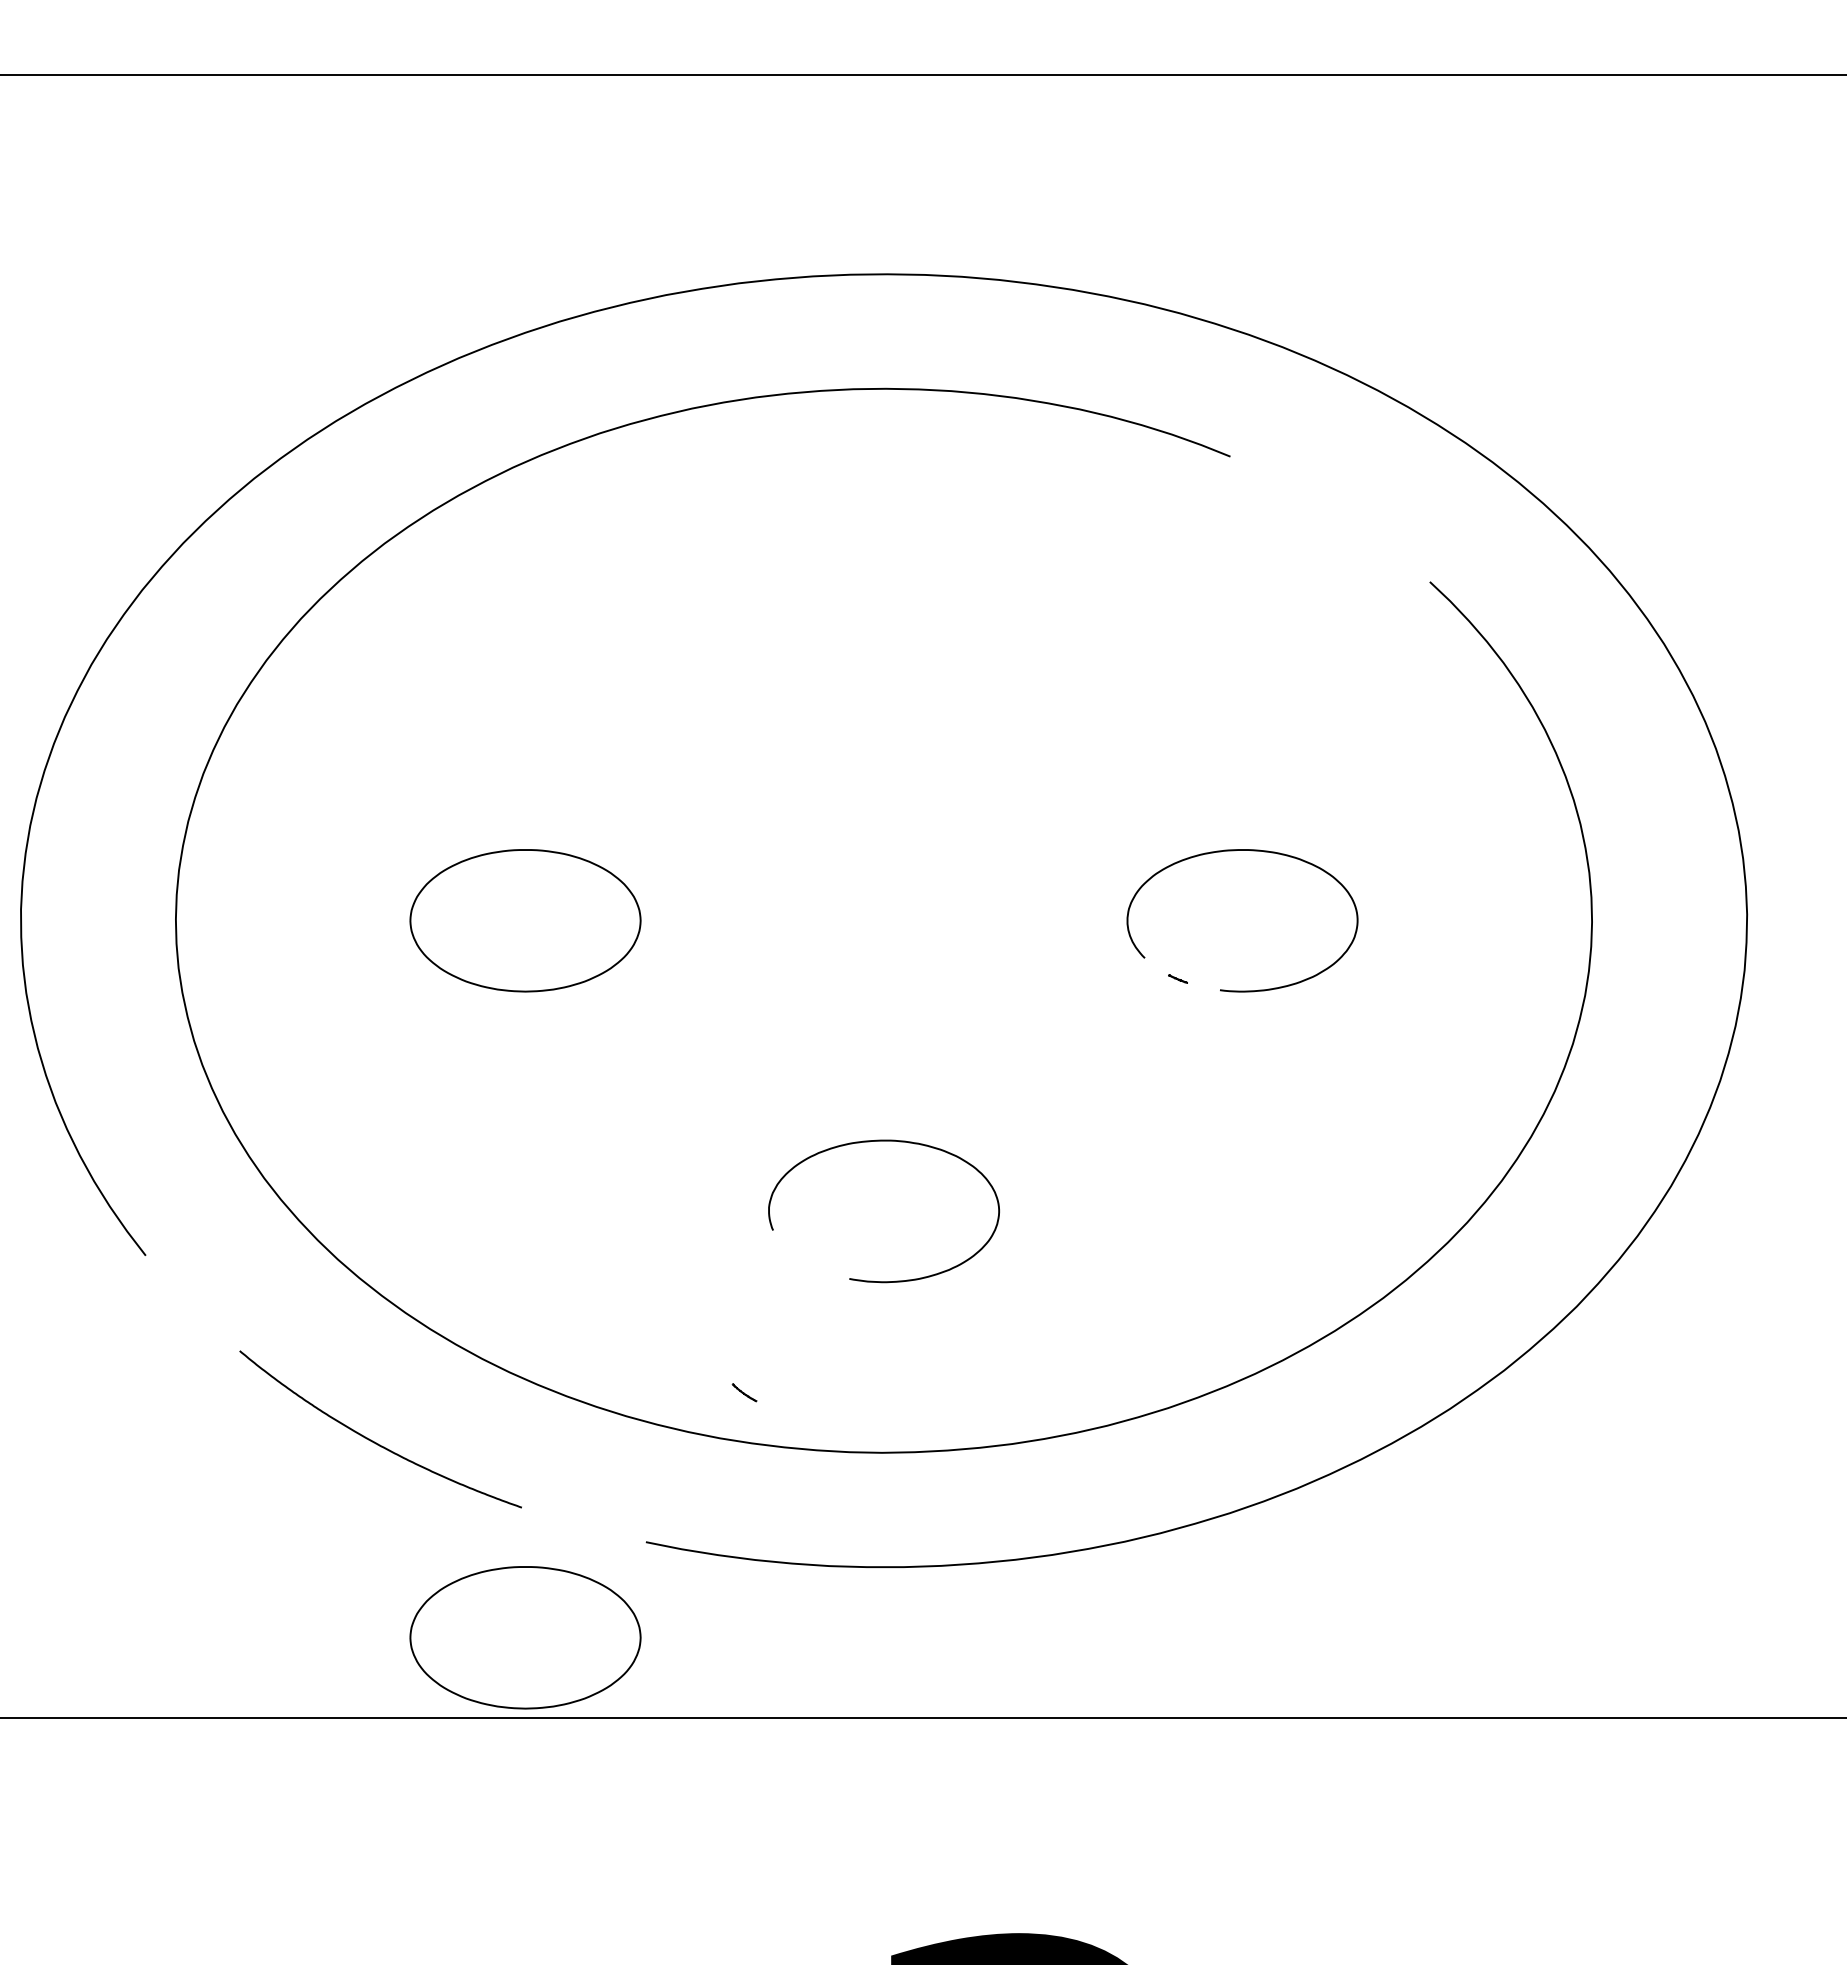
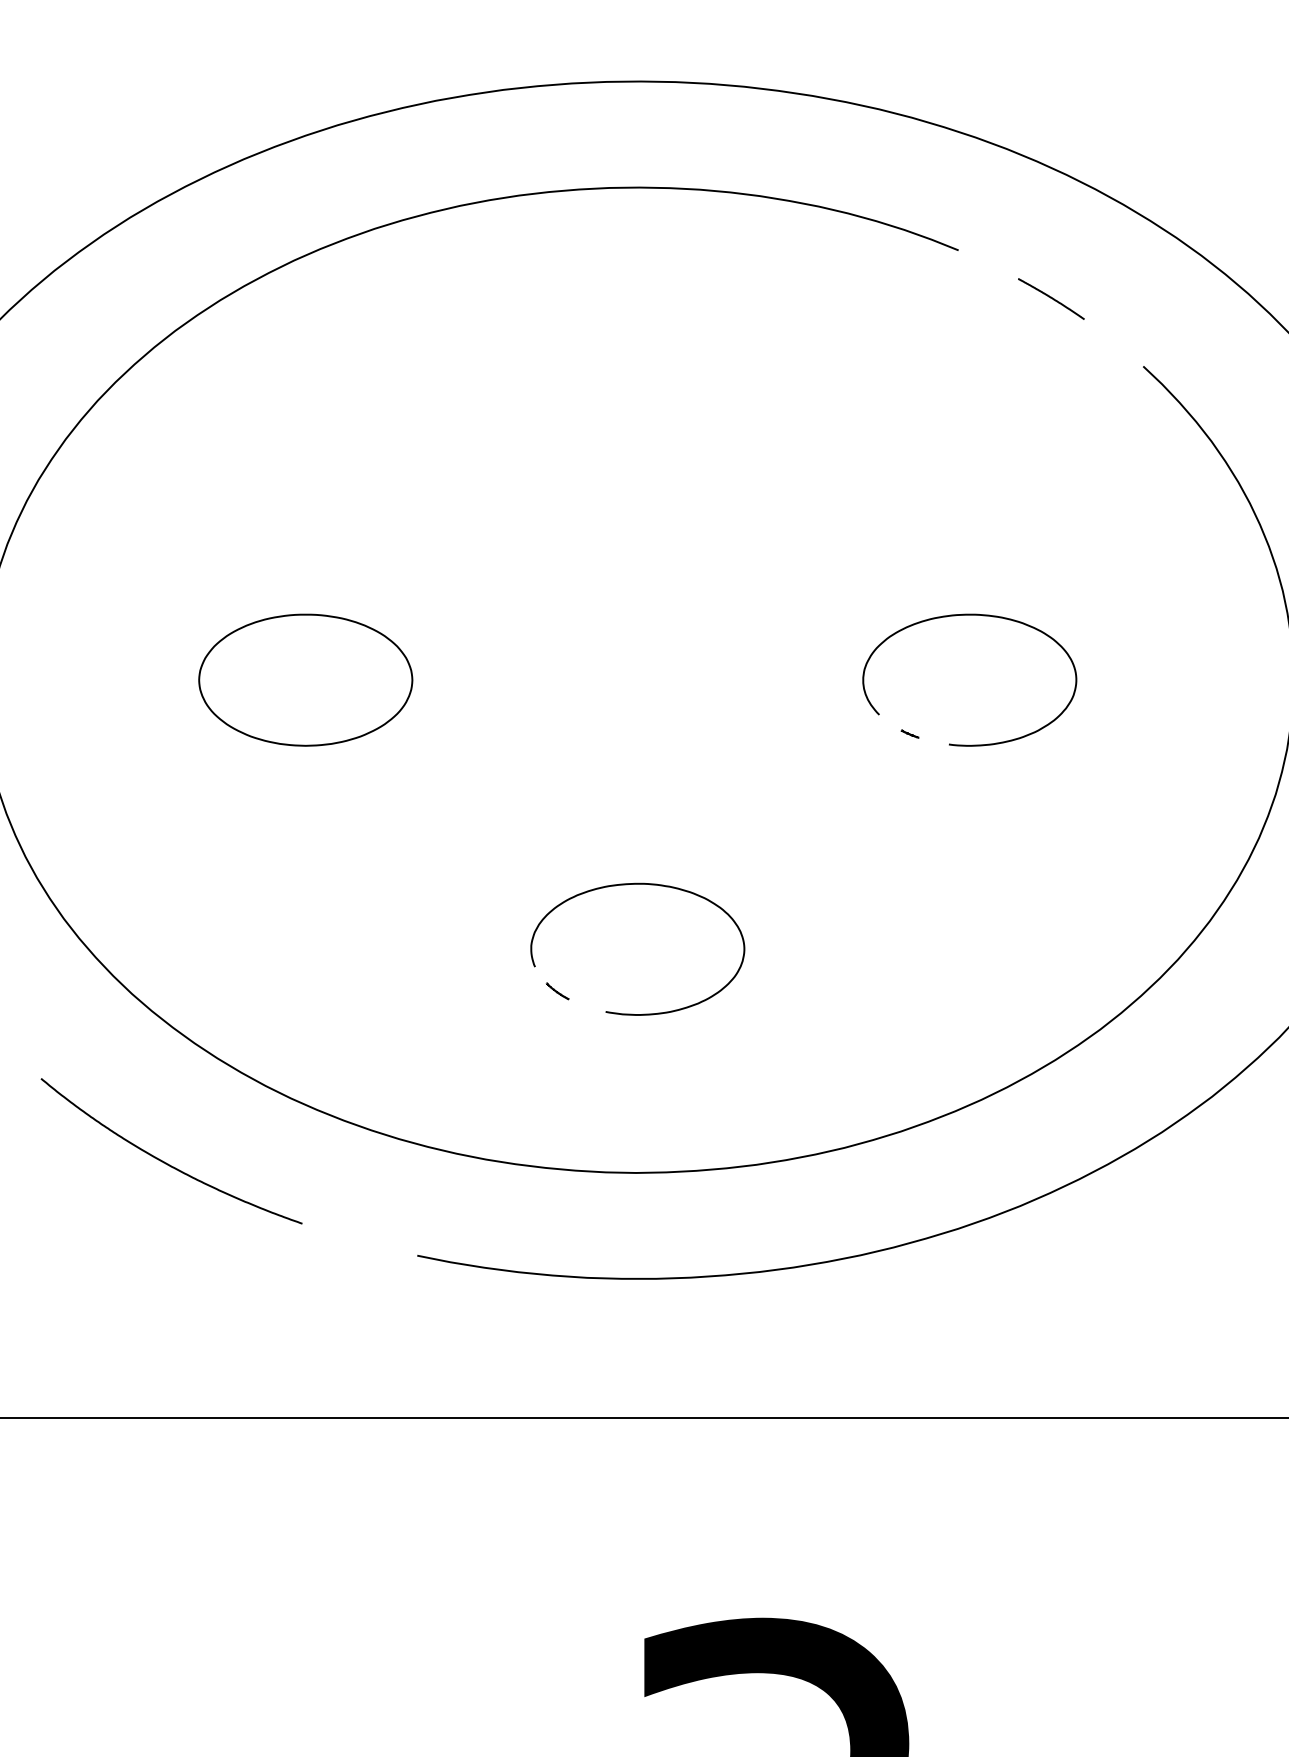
curve: (1330, 508) -> (1051, 298), added
line: (744, 1392) -> (557, 991), moved
part: (525, 1637) -> (305, 1343), removed

